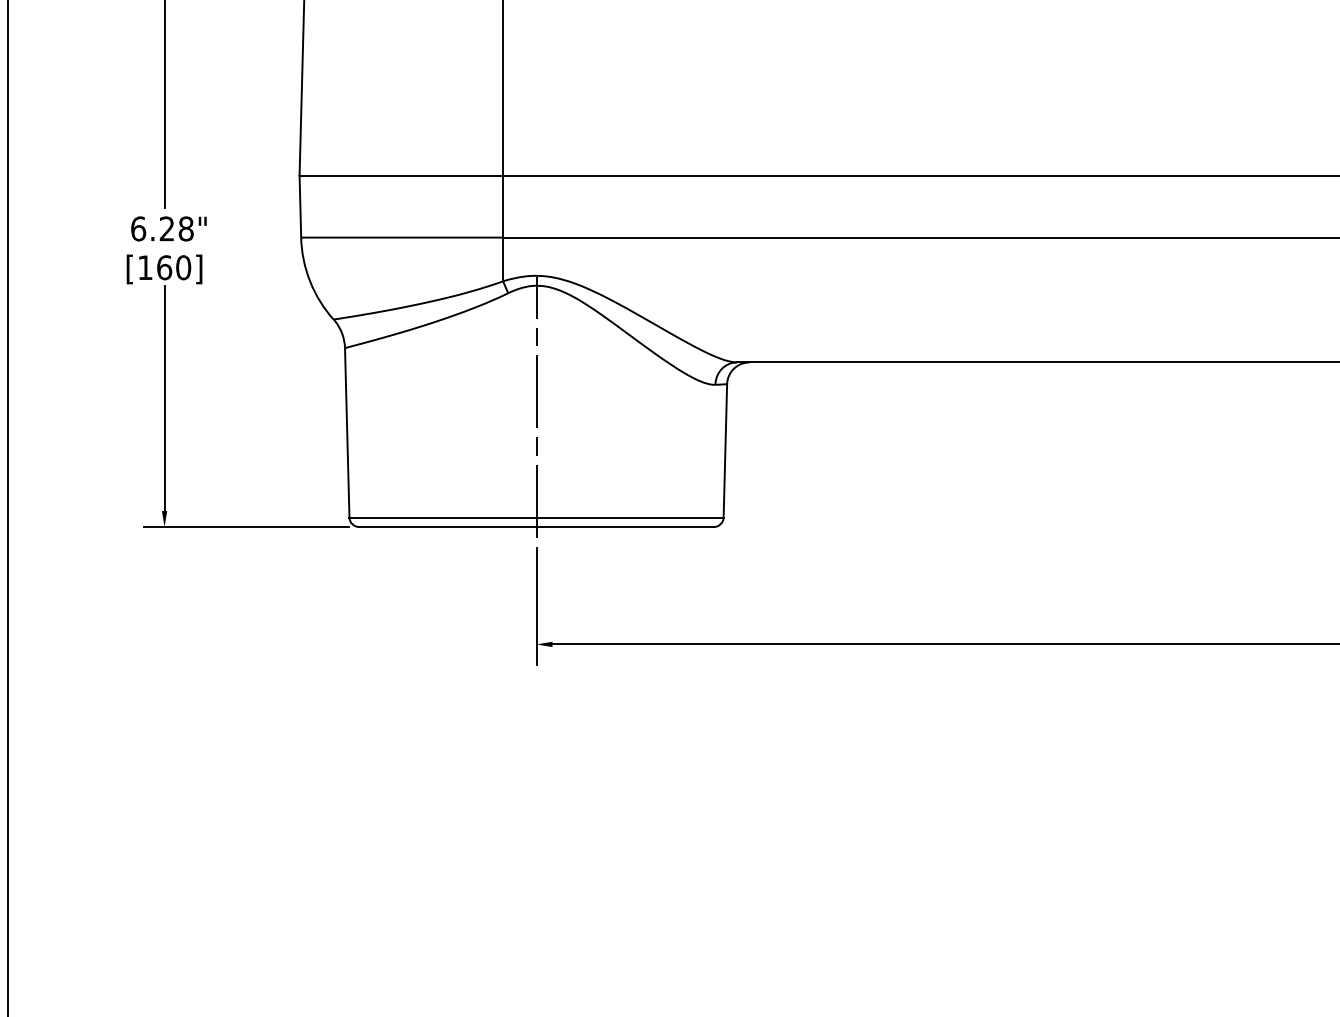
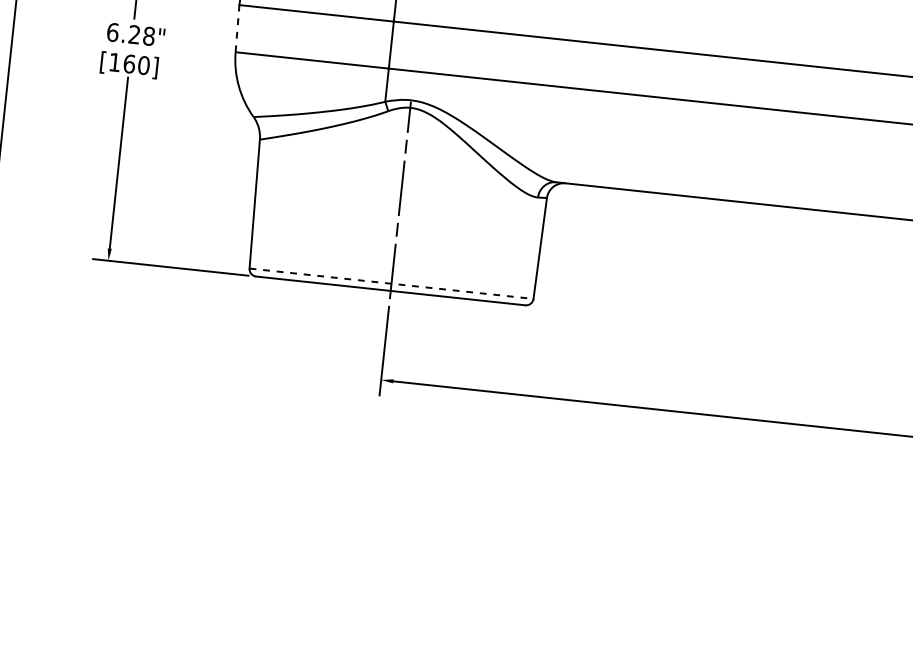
line: (300, 206) -> (237, 28), solid -> dashed
line: (537, 517) -> (392, 283), solid -> dashed

